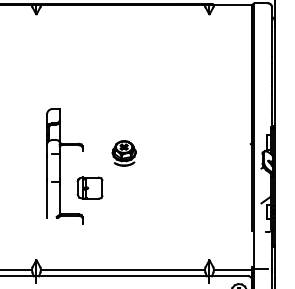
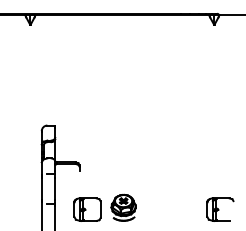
part: (123, 153) -> (122, 207), moved
part: (214, 187) -> (219, 208), added

